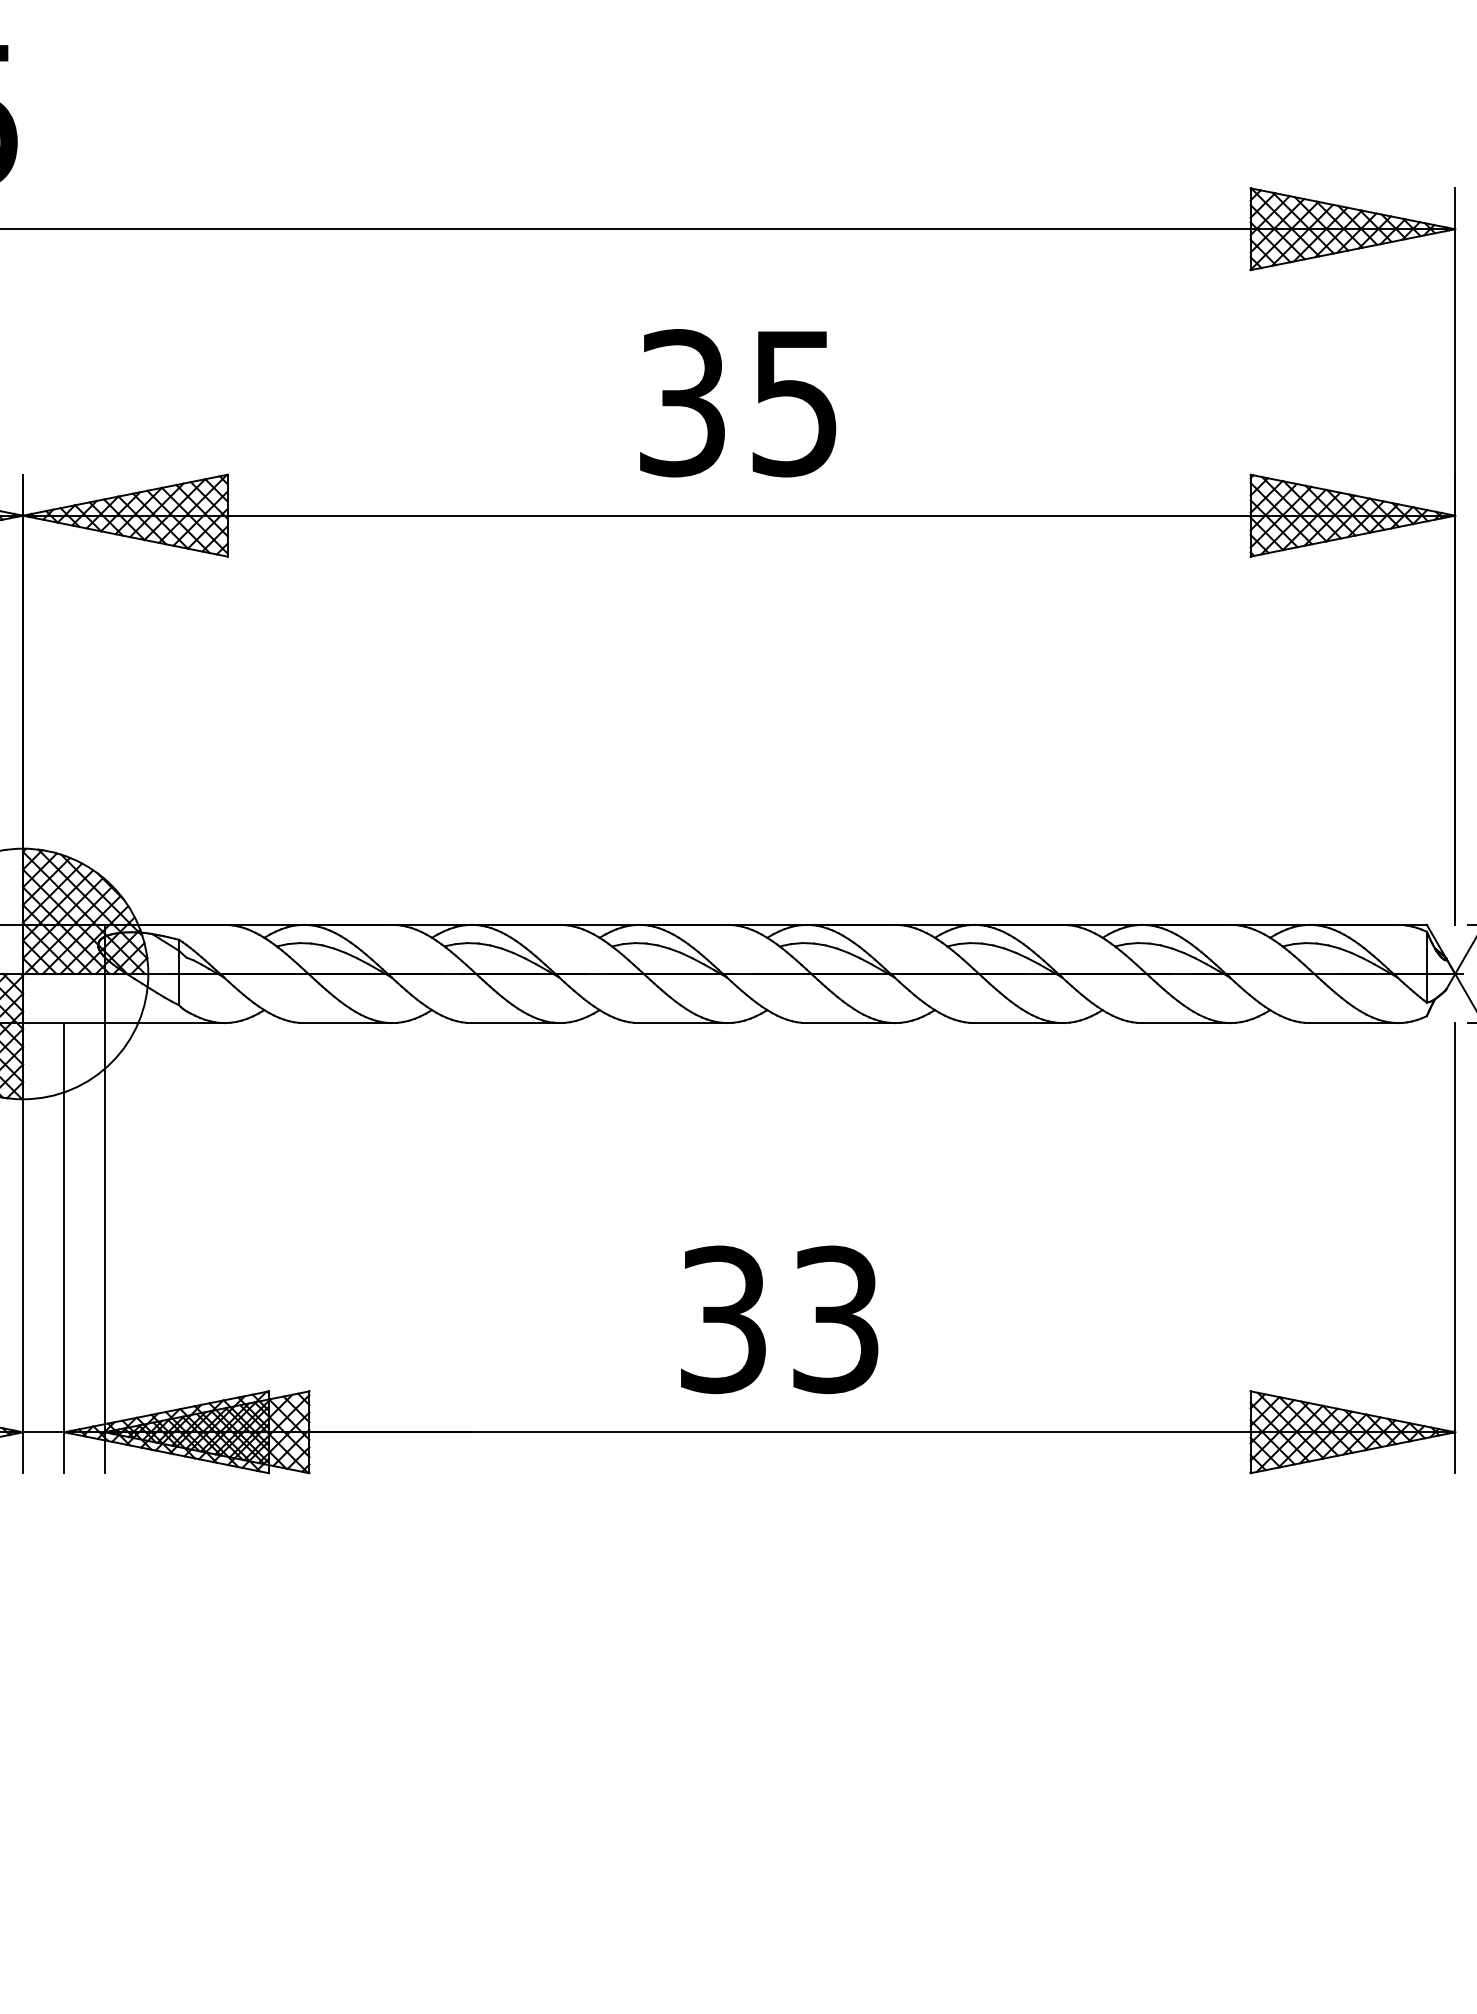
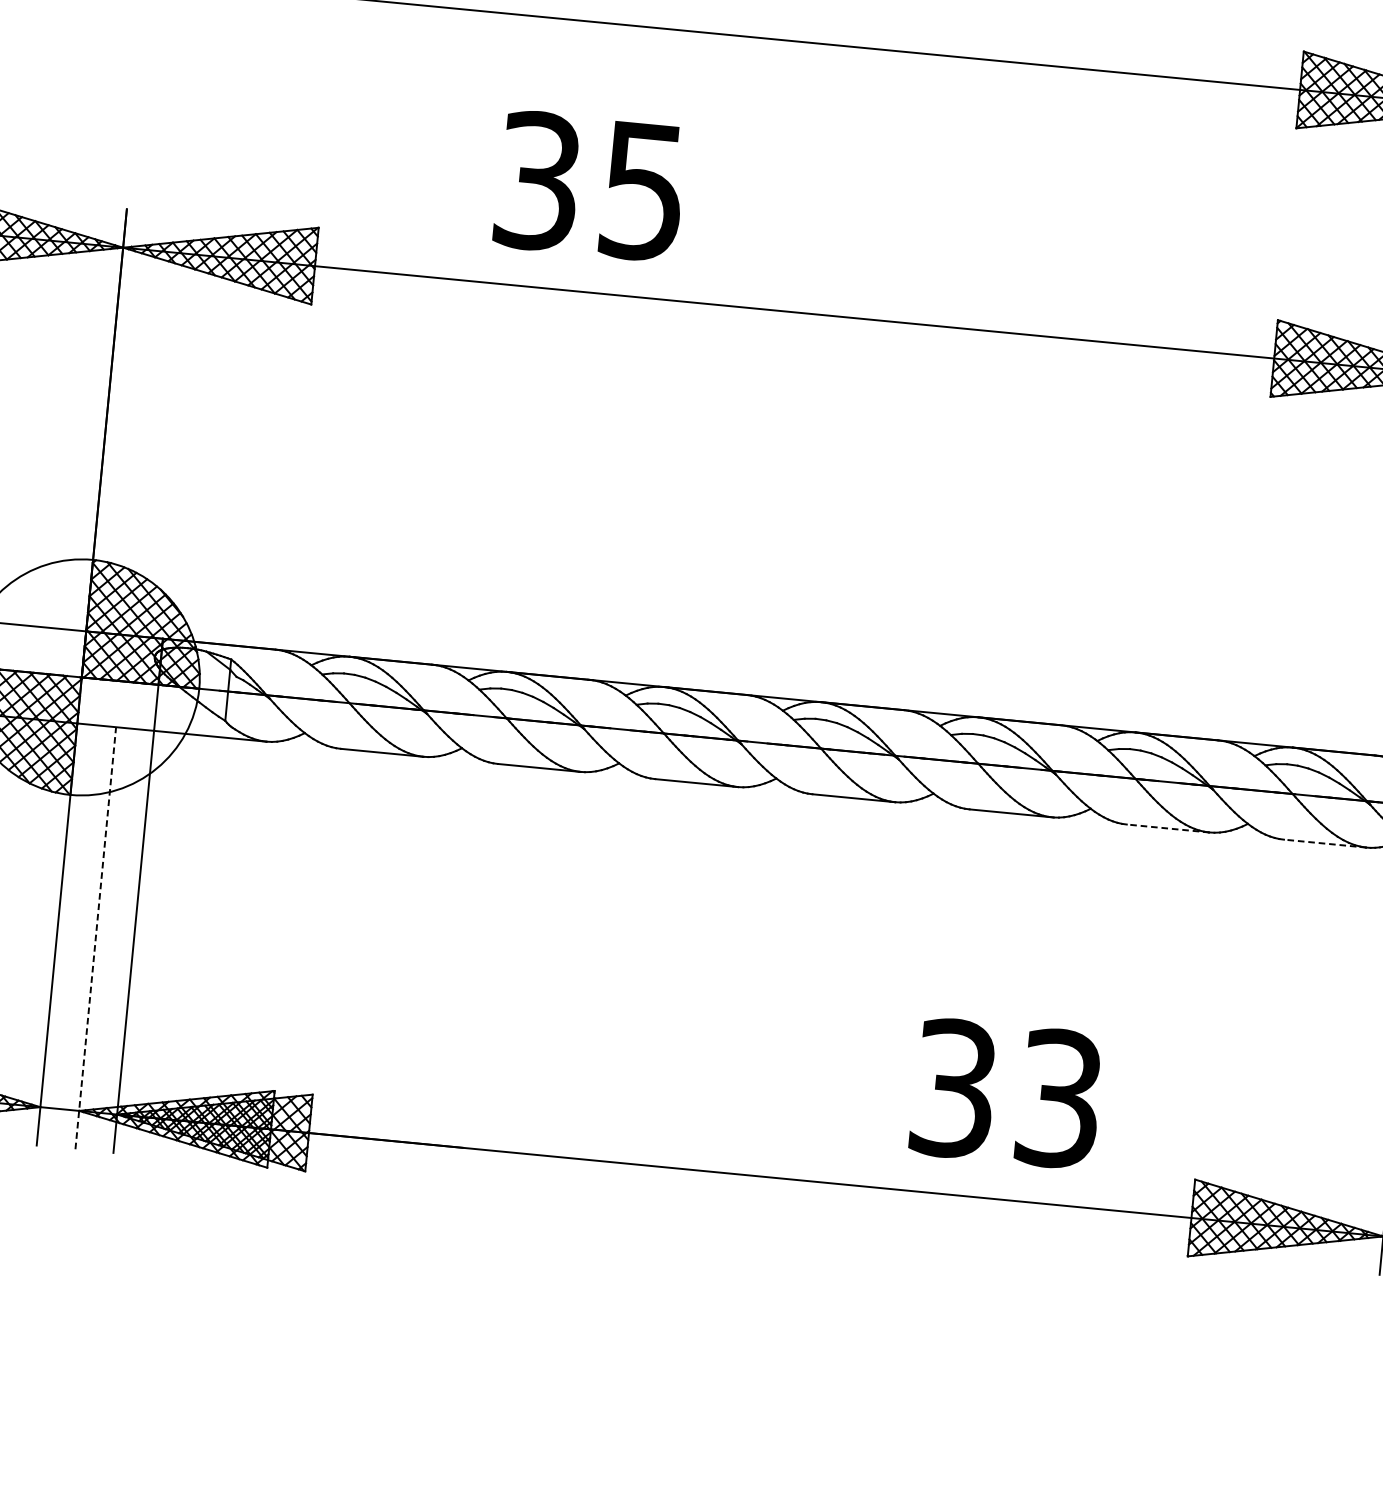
text: (738, 403) -> (590, 186), moved
line: (1185, 1023) -> (1167, 828), solid -> dashed
line: (1353, 1023) -> (1324, 843), solid -> dashed
line: (64, 1247) -> (95, 937), solid -> dashed
text: (779, 1319) -> (1006, 1093), moved

